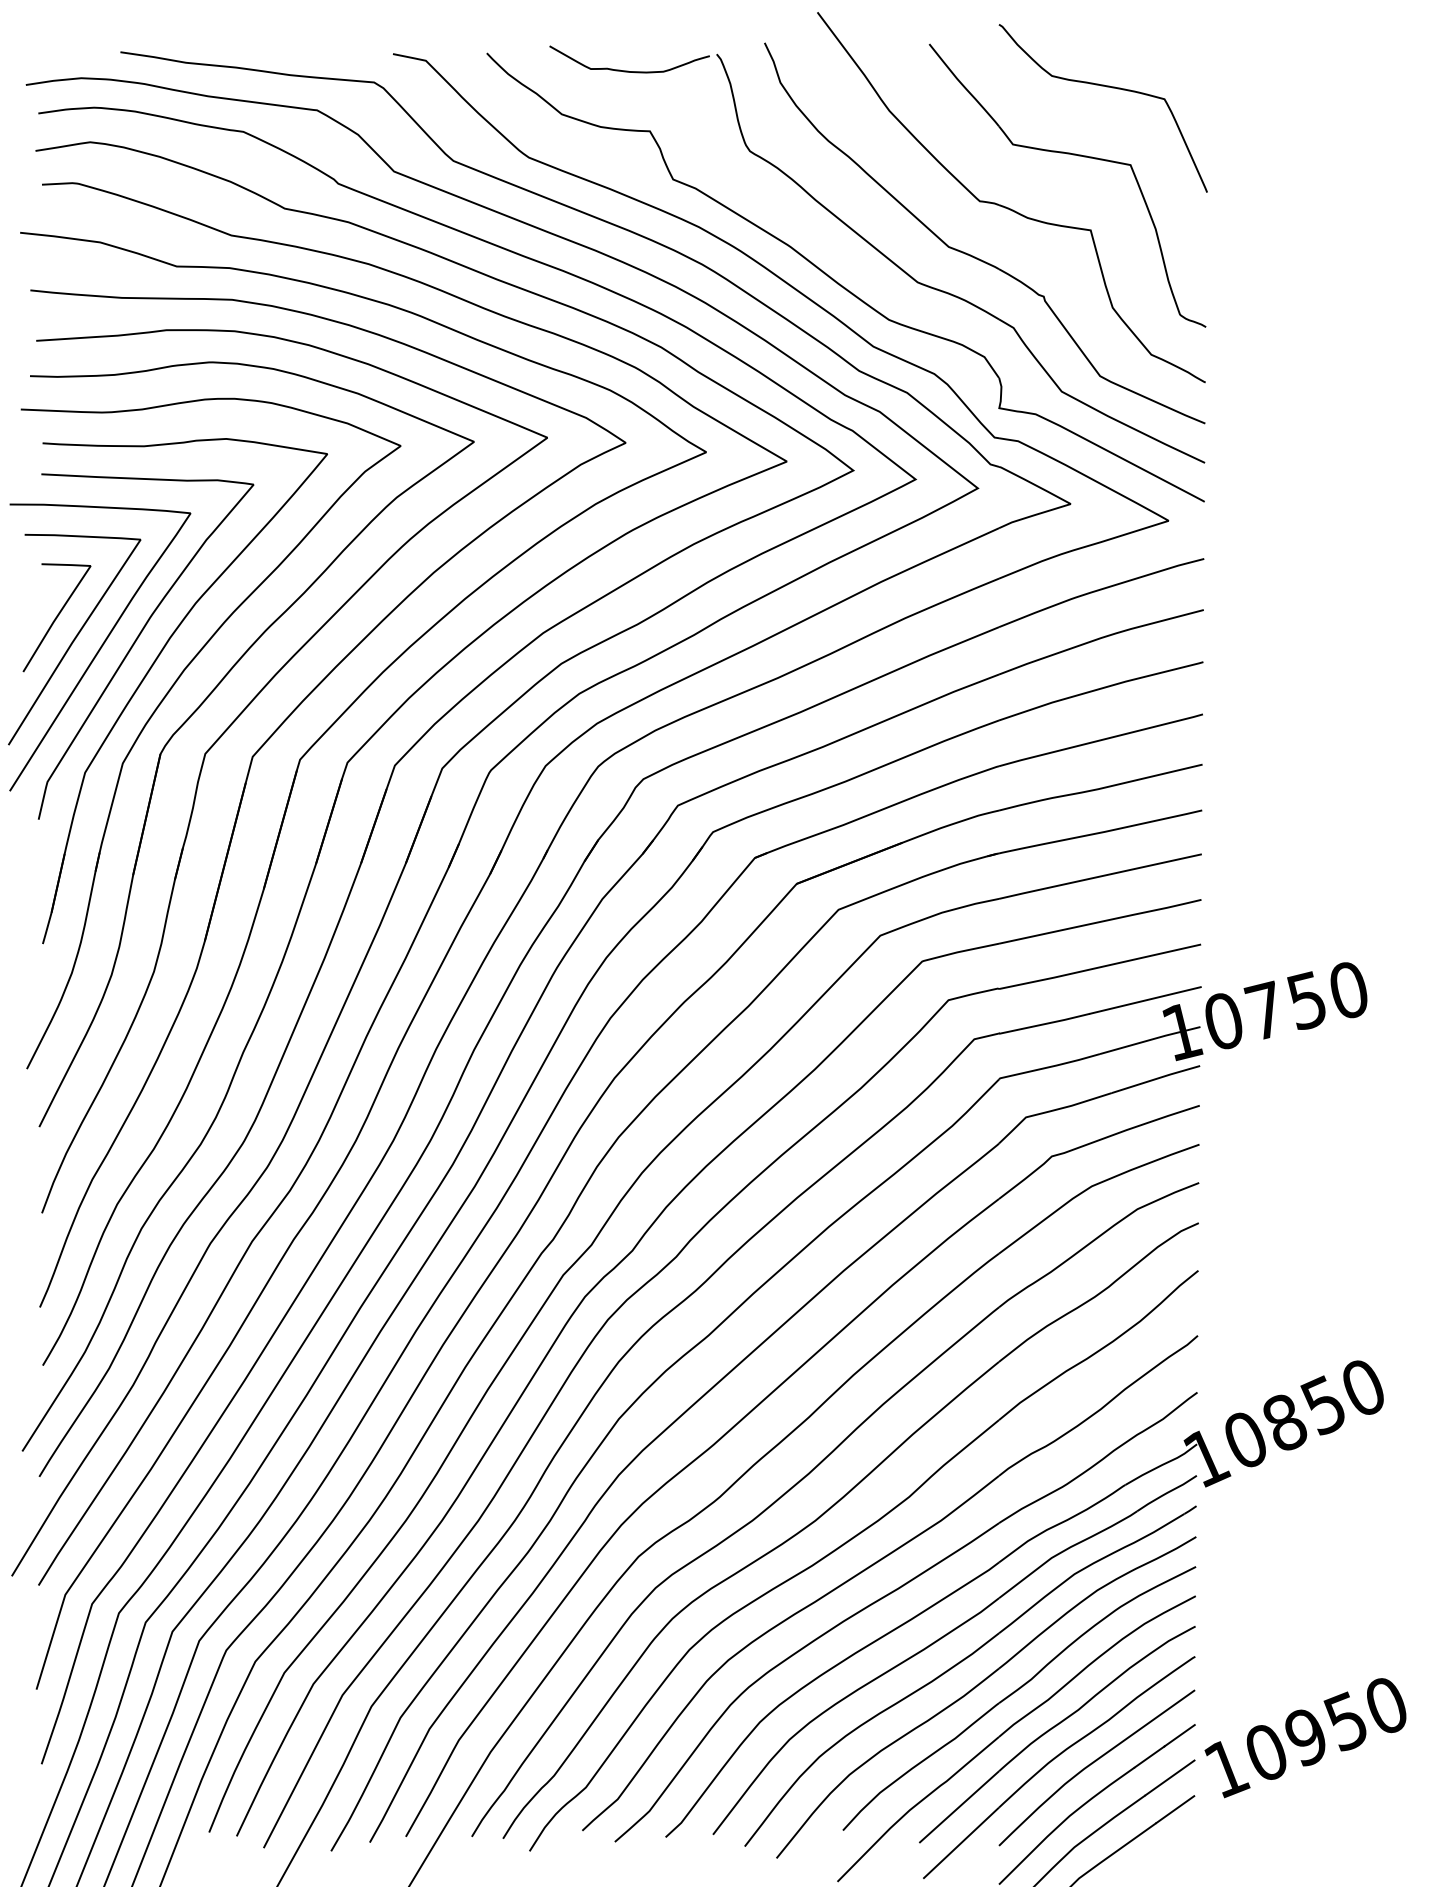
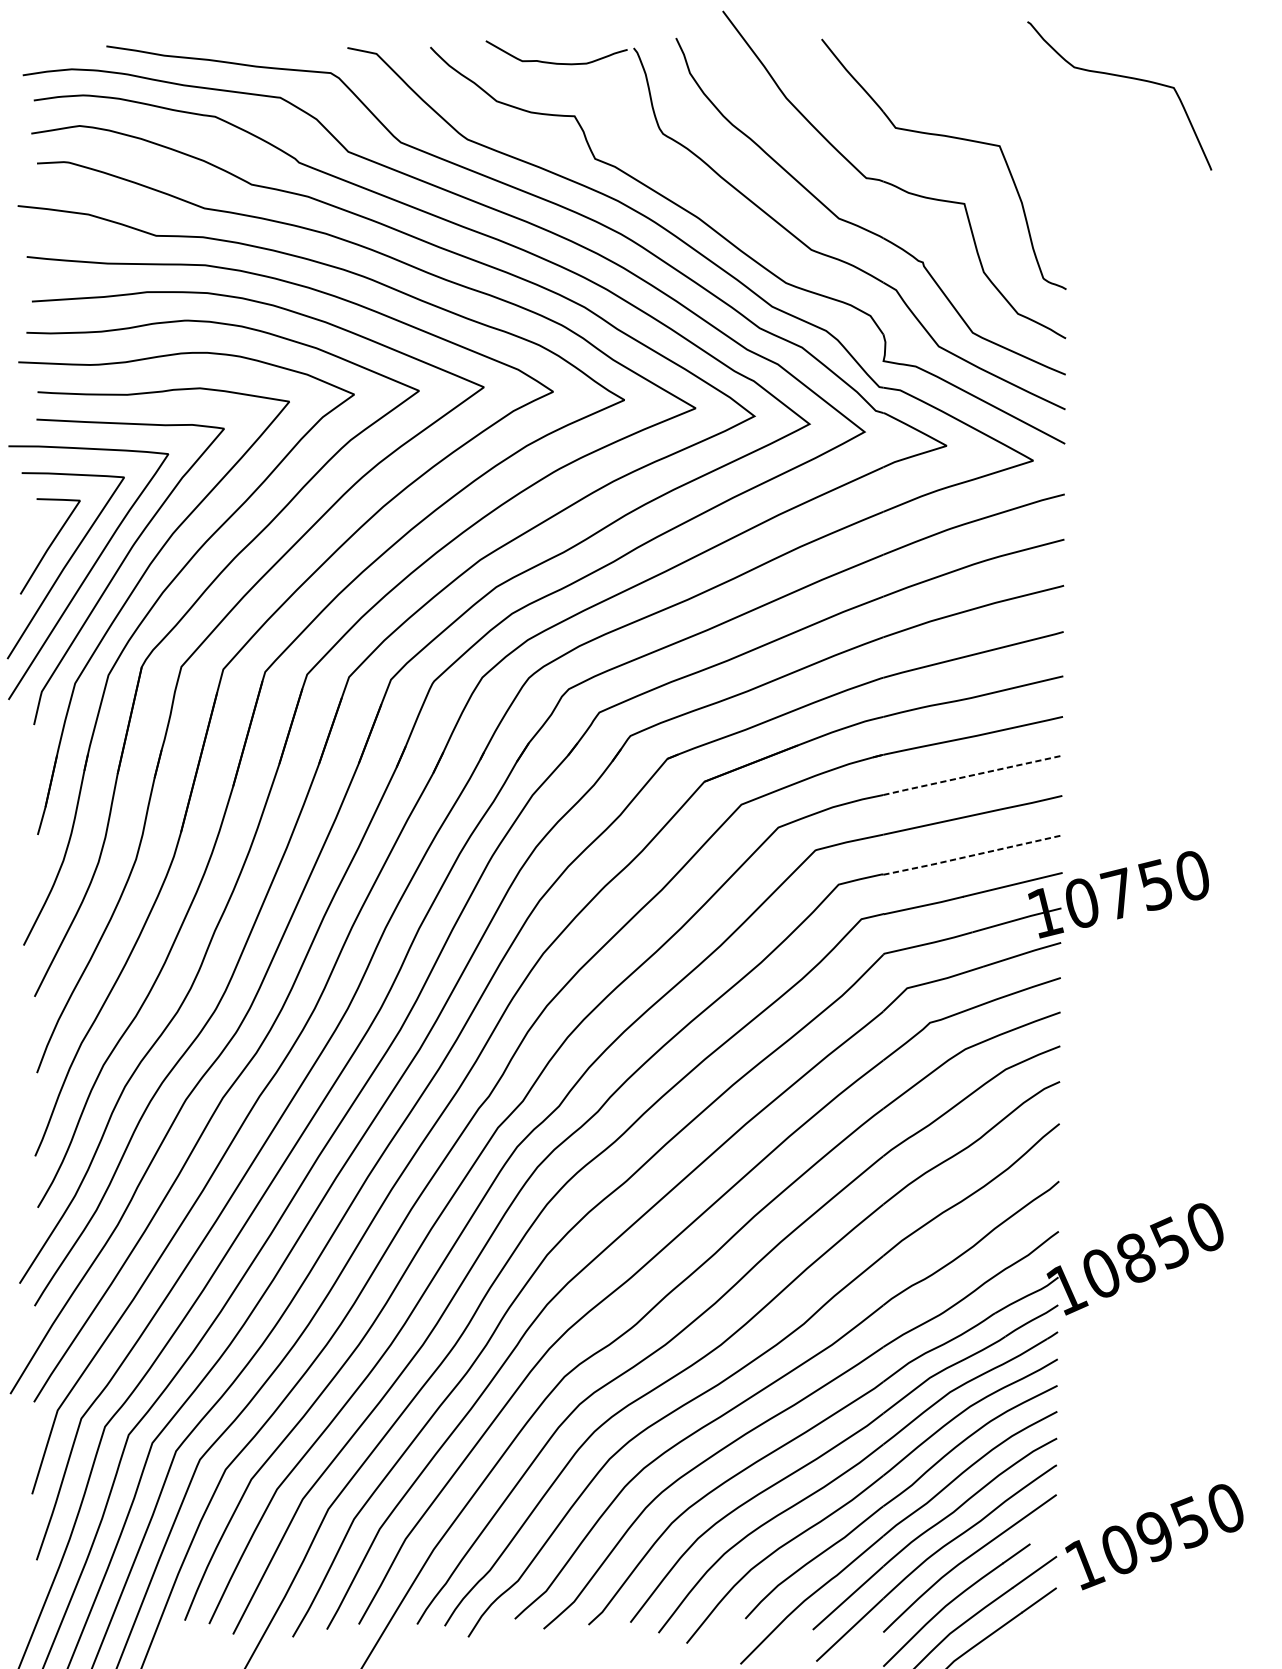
curve: (1106, 87) -> (1122, 77), moved
line: (1099, 876) -> (972, 775), solid -> dashed
line: (1099, 967) -> (972, 855), solid -> dashed
line: (1179, 1735) -> (1042, 1534), removed

